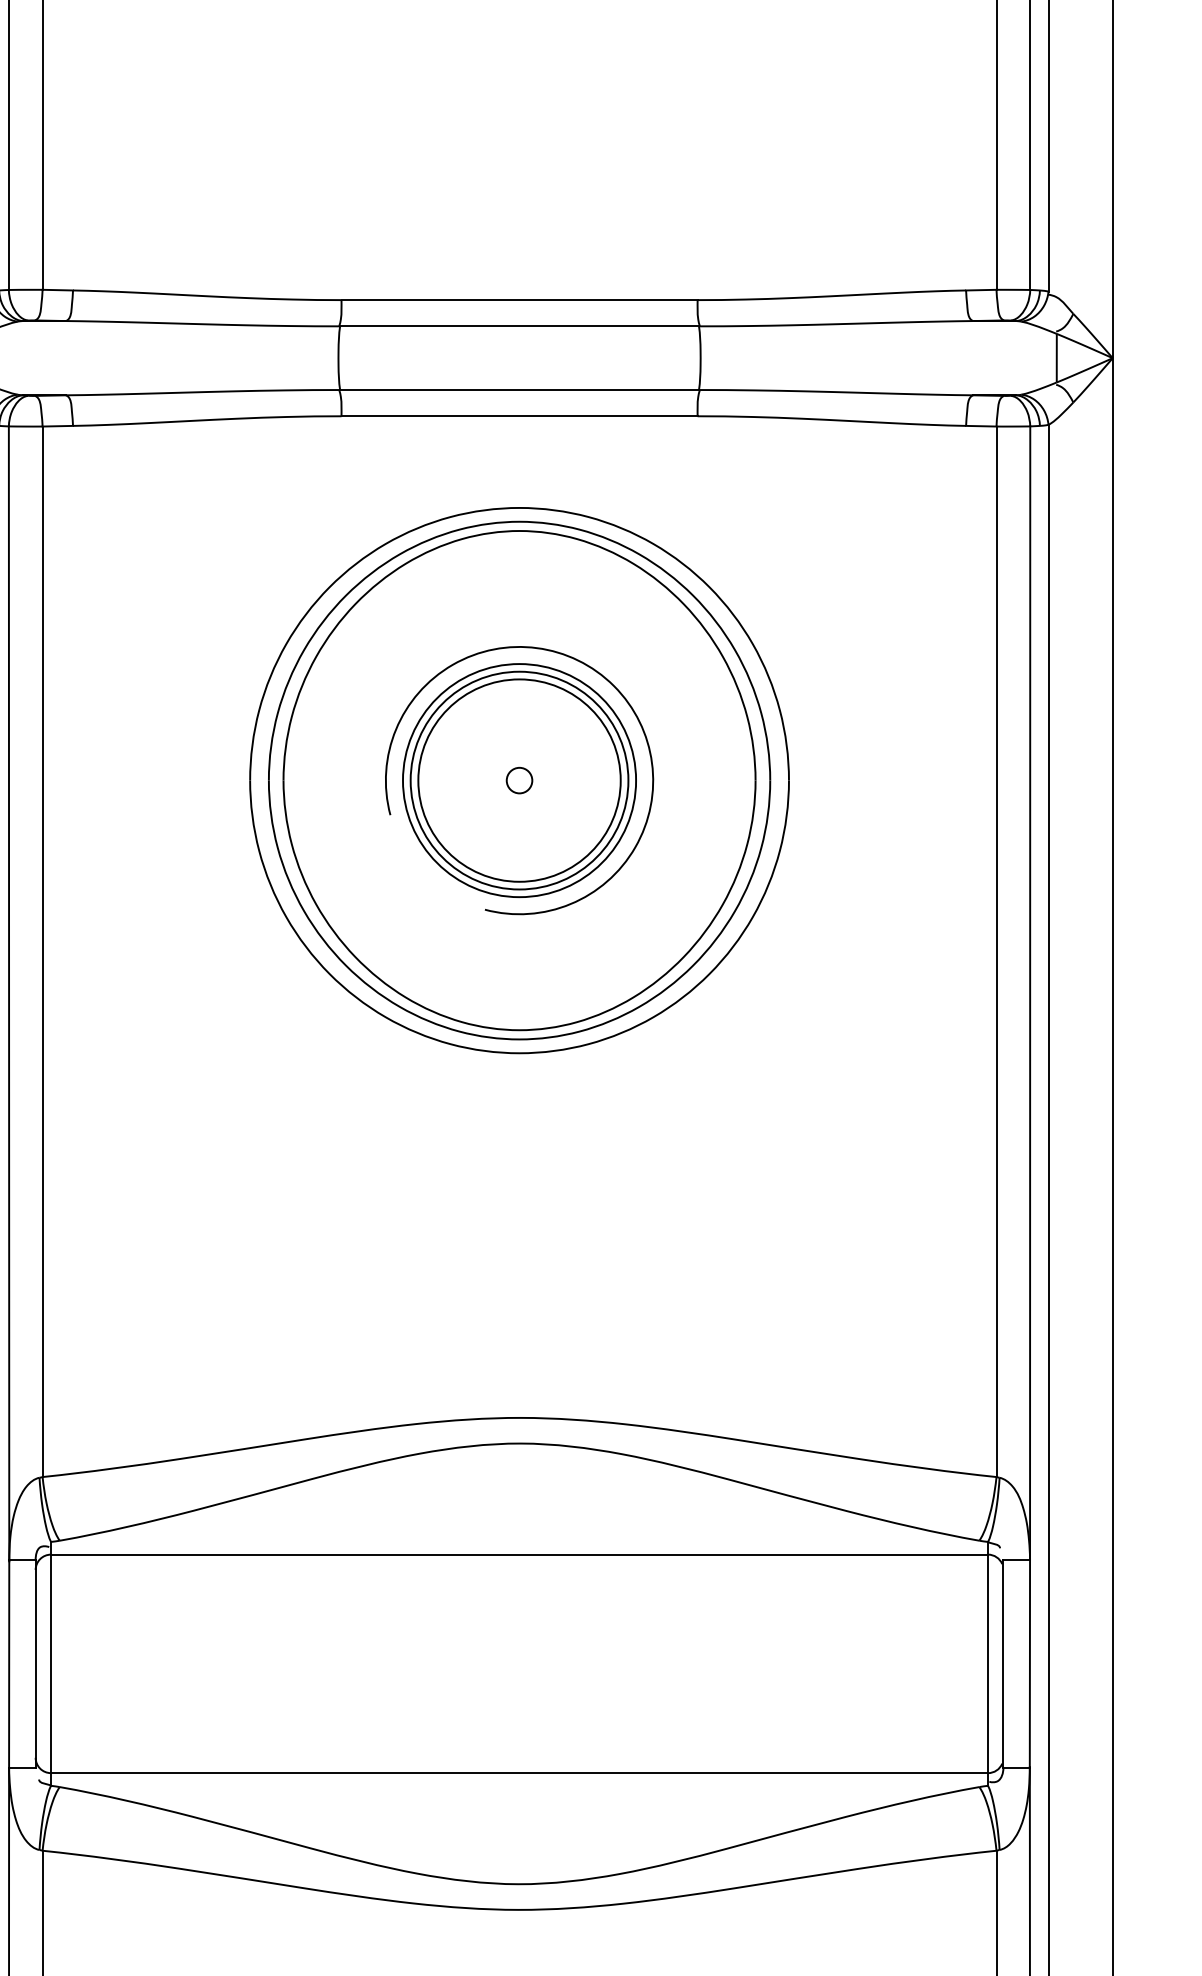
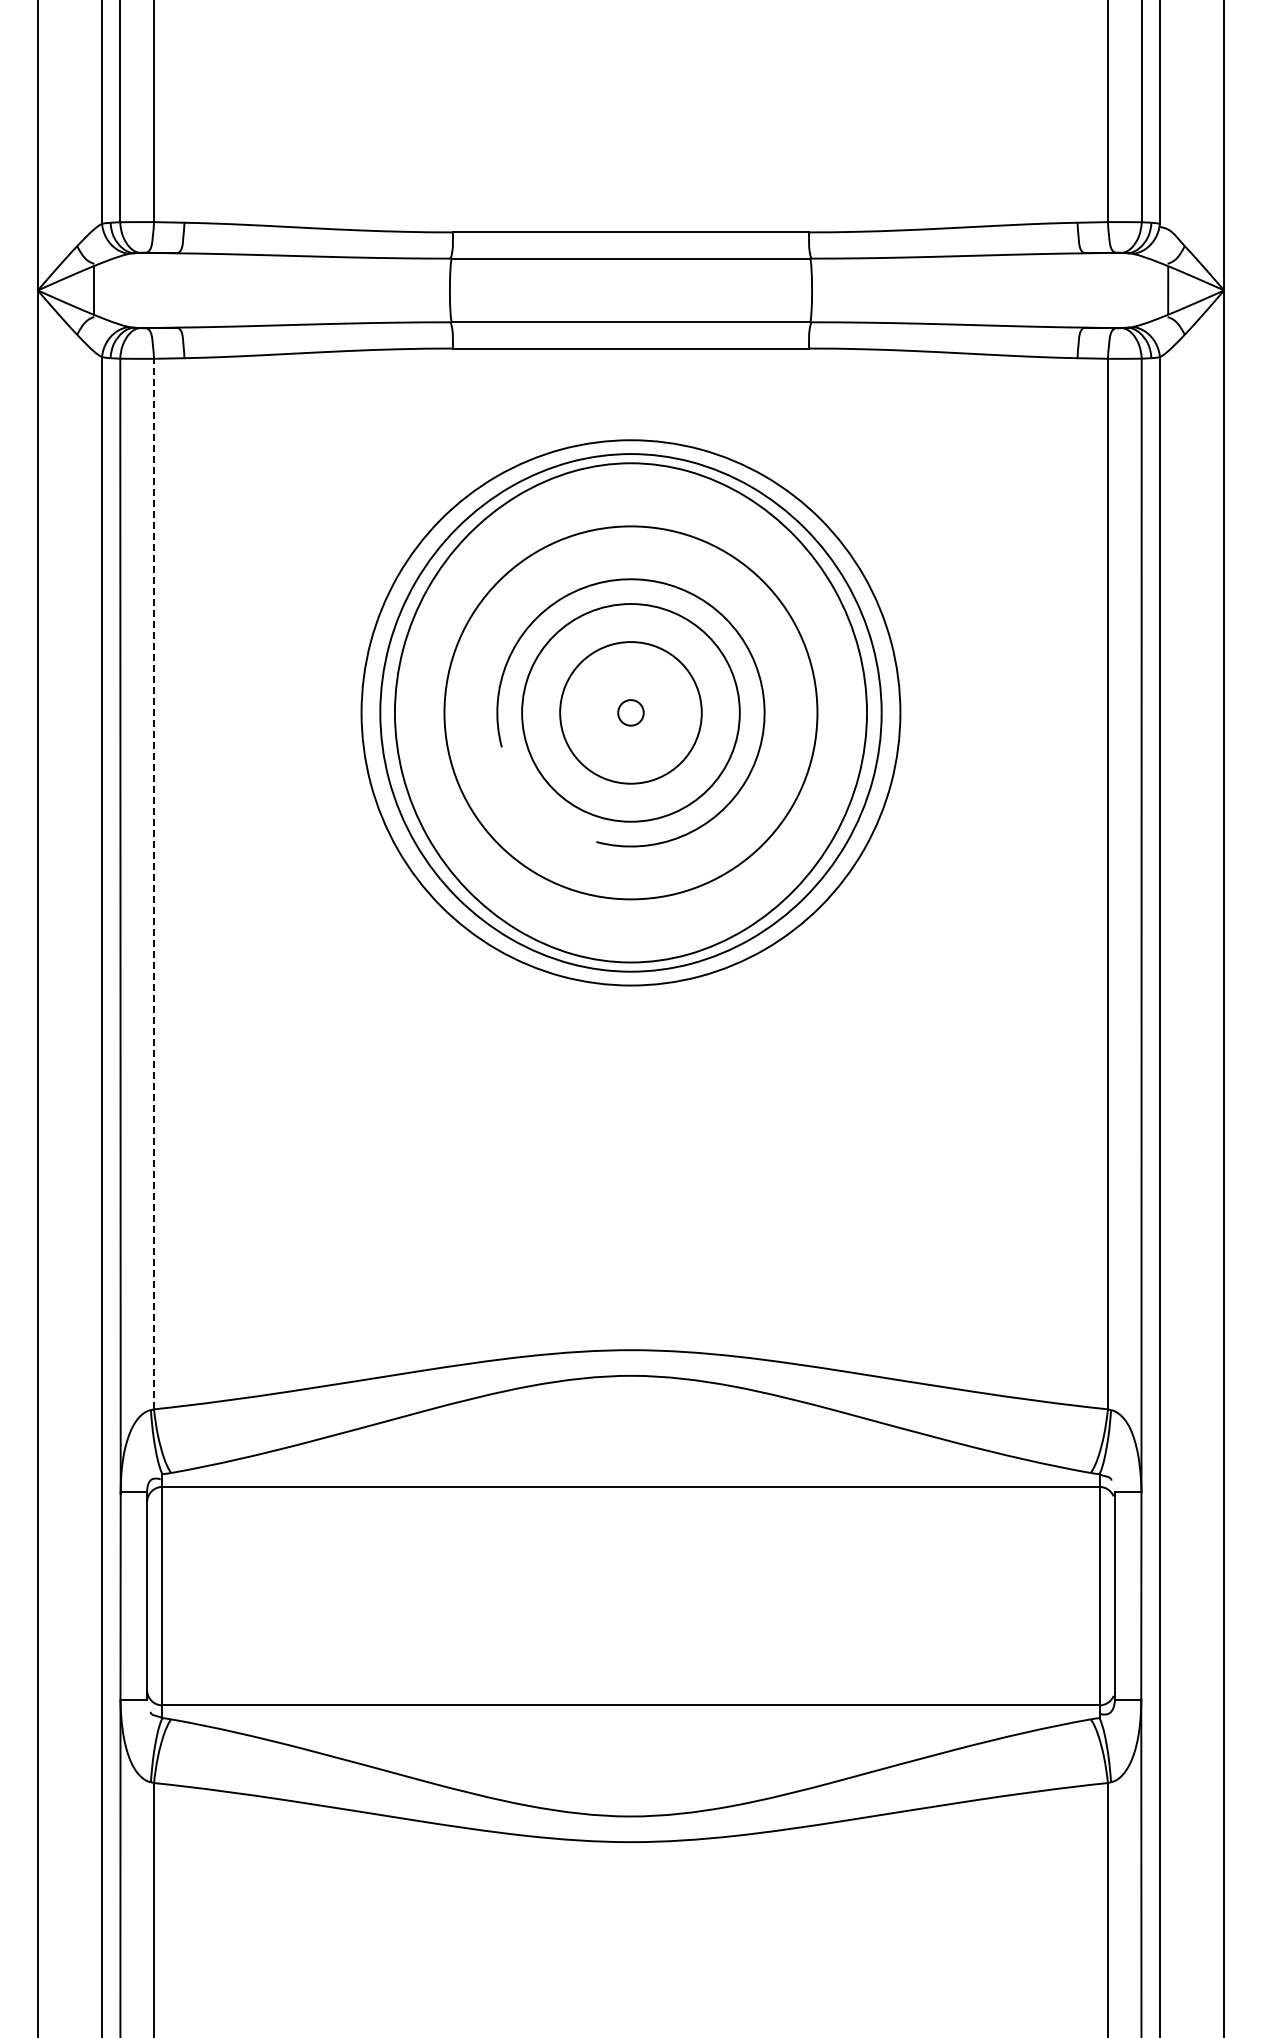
circle: (519, 780) -> (630, 712), size x0.7
circle: (519, 780) -> (630, 712), size x1.6
line: (43, 951) -> (154, 883), solid -> dashed

